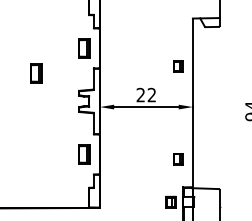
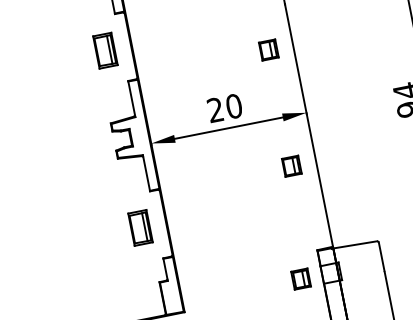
part: (36, 73) -> (33, 108), removed
text: (151, 95) -> (233, 107), 22 -> 20
part: (178, 159) -> (292, 166), moved

